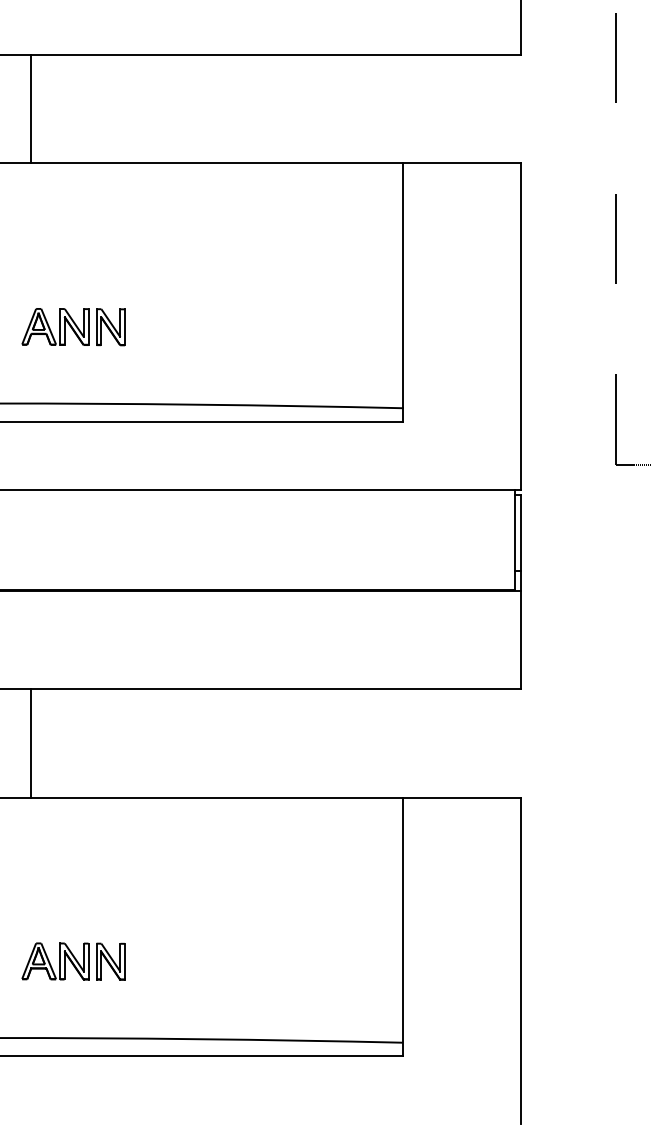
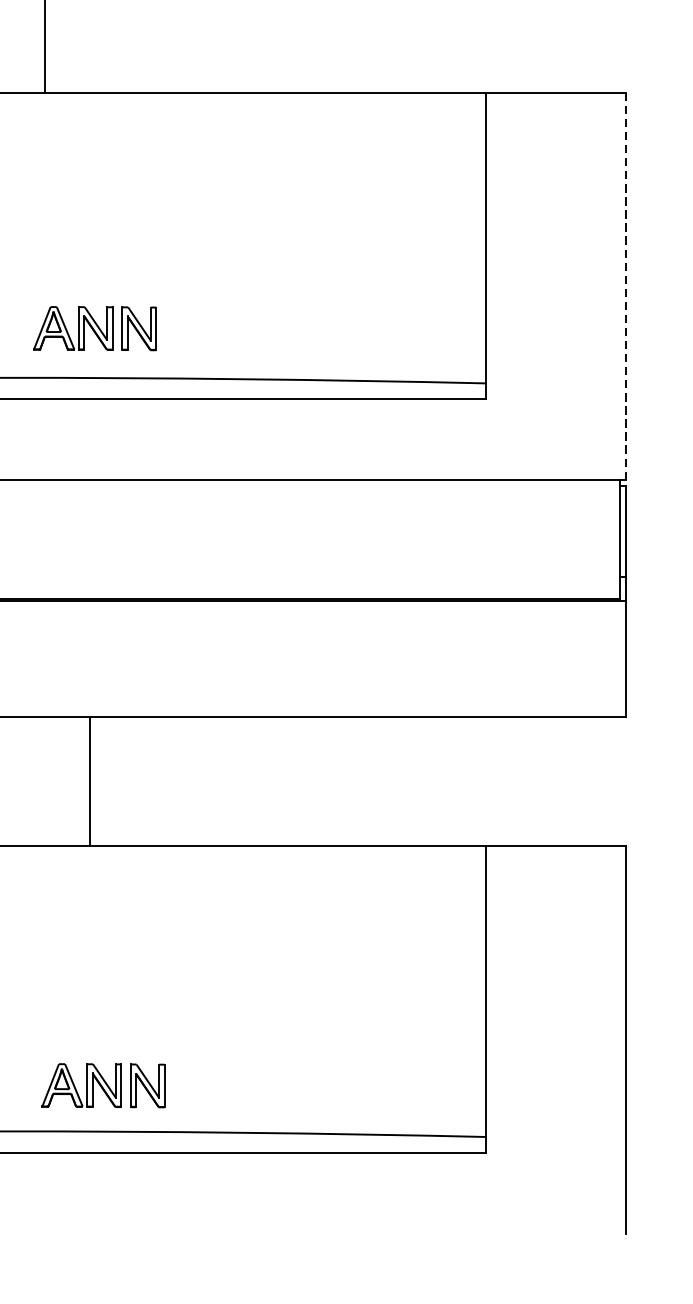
part: (73, 327) -> (95, 329), moved
line: (520, 327) -> (625, 287), solid -> dashed
line: (31, 743) -> (90, 781), moved
part: (73, 961) -> (103, 1085), moved

